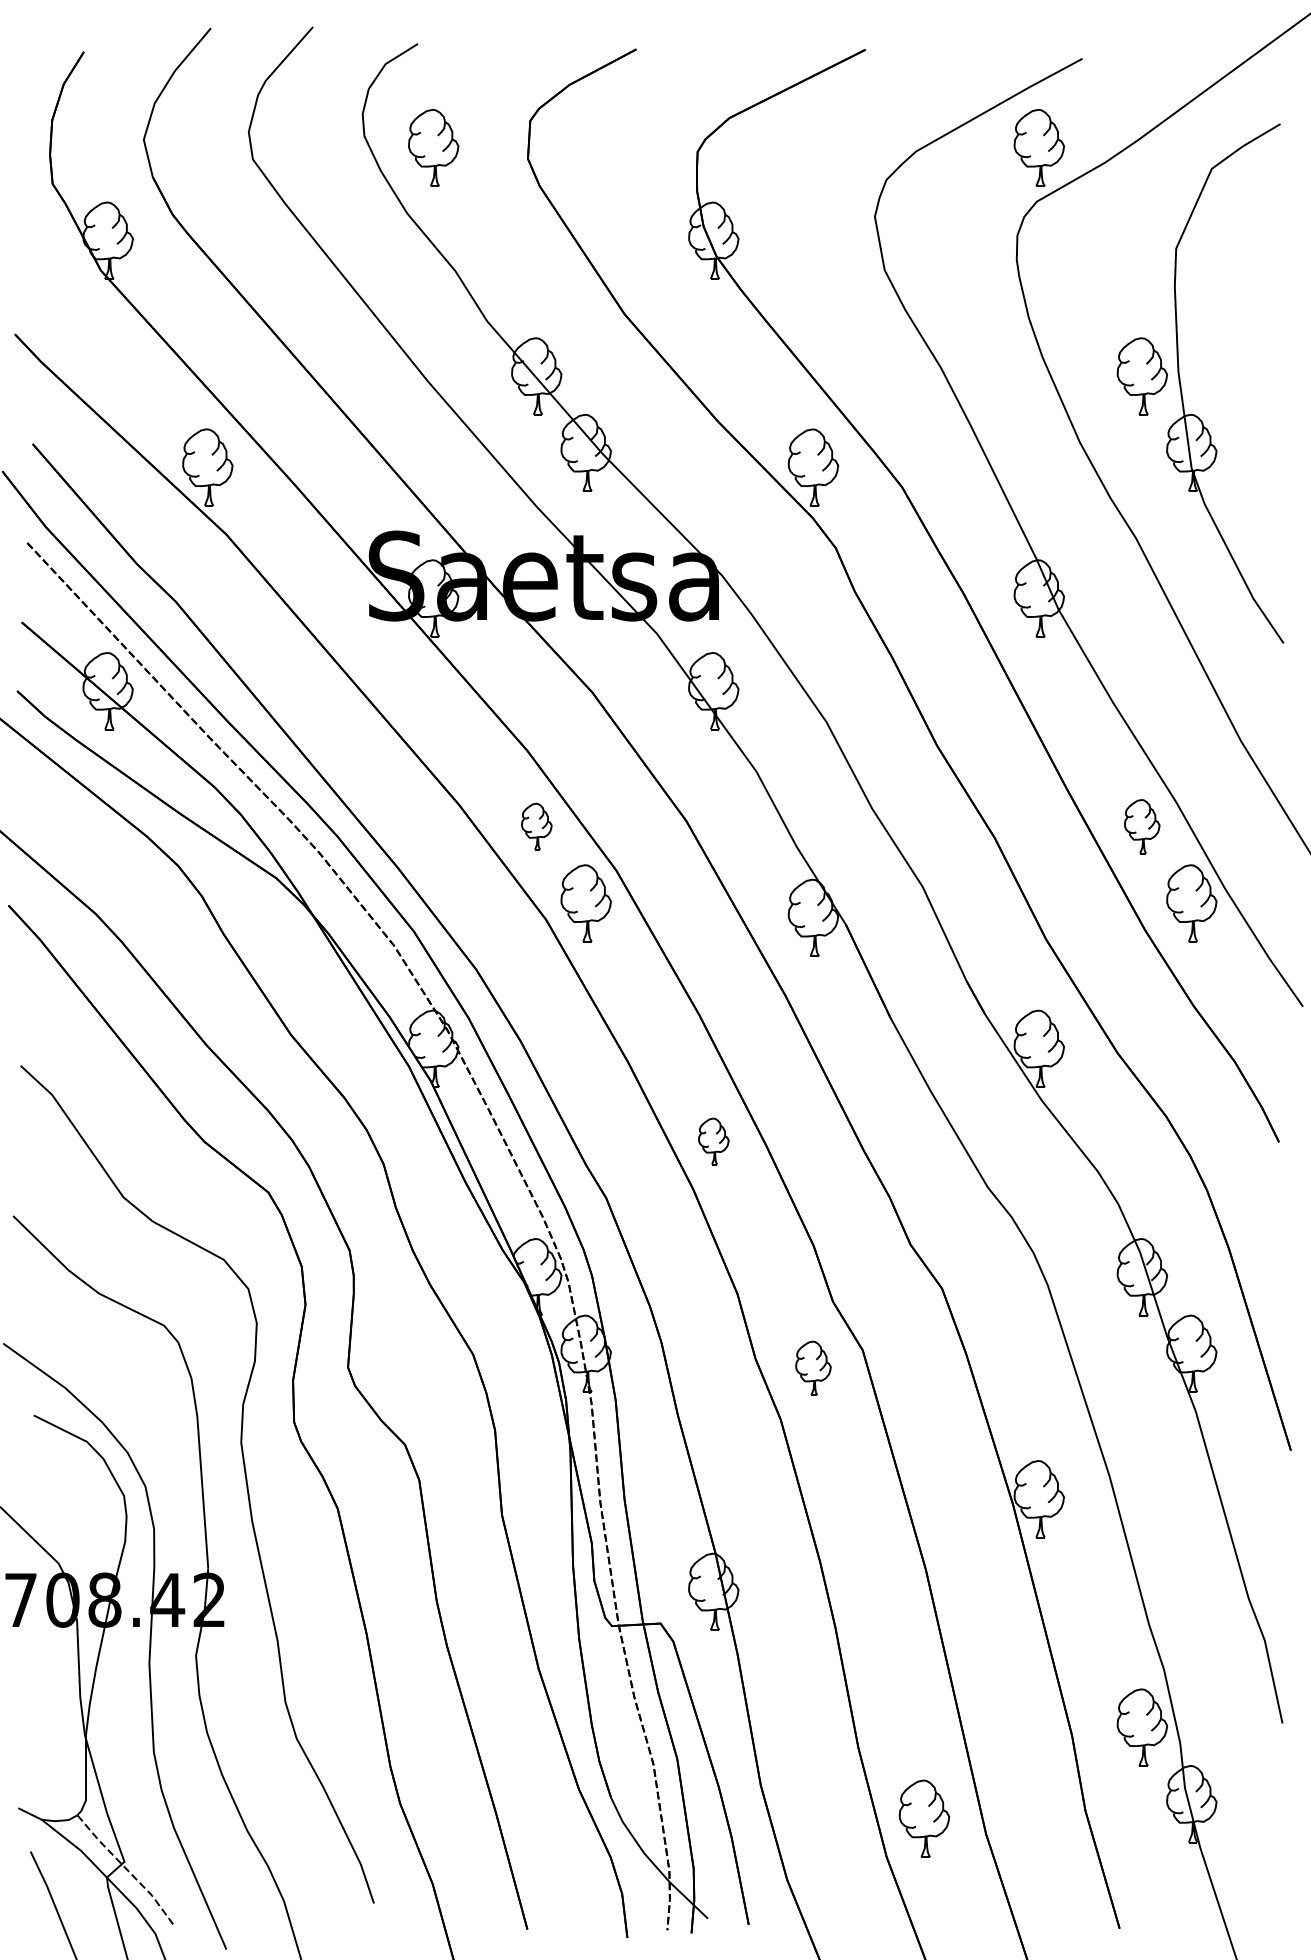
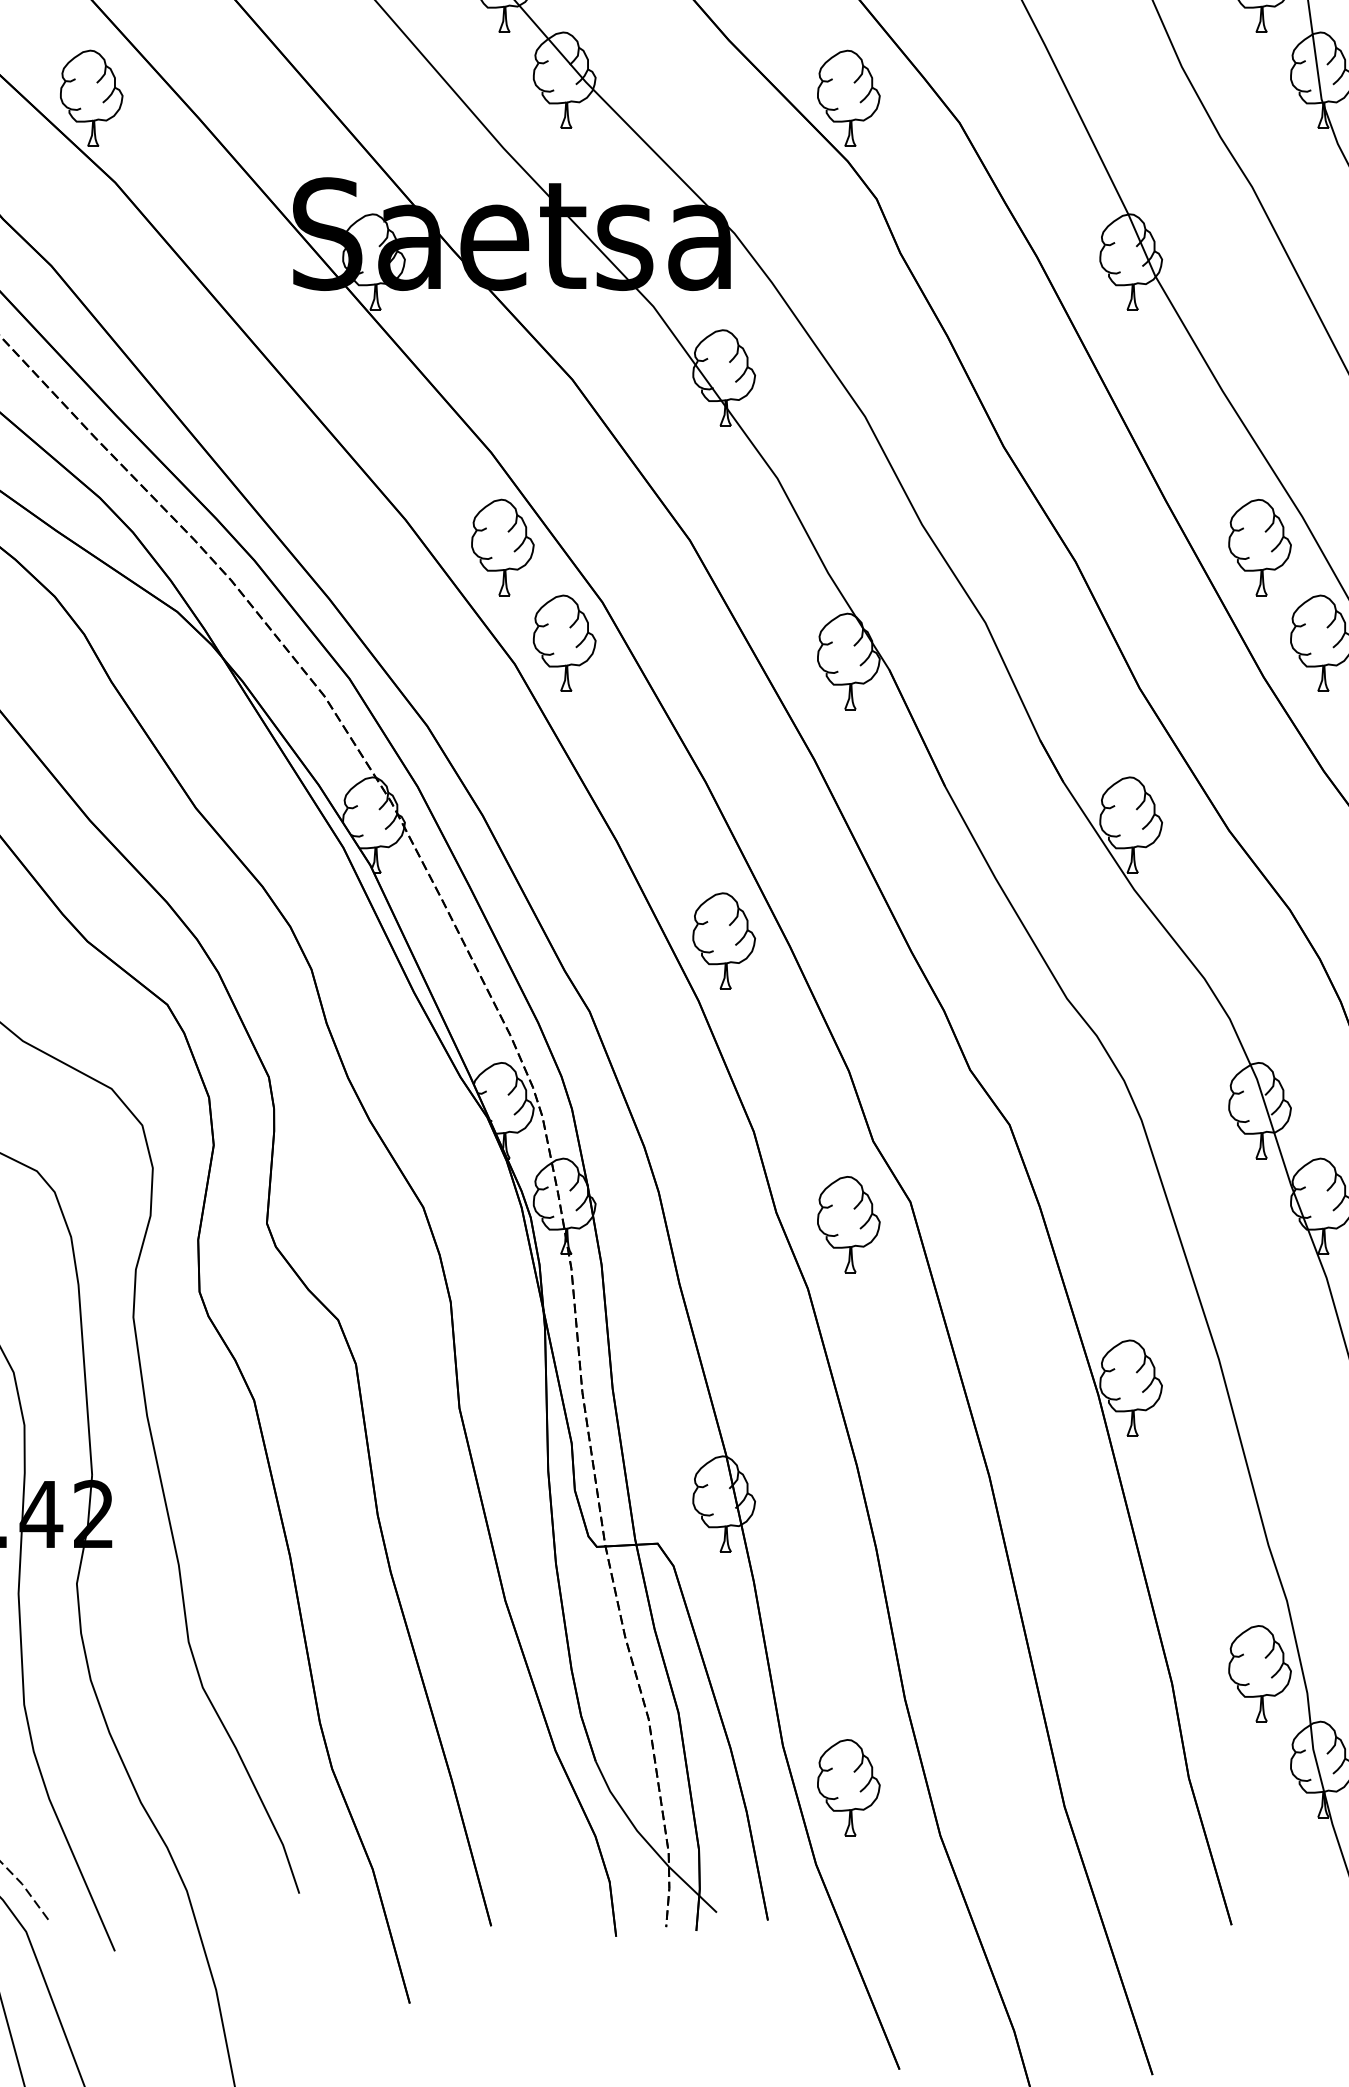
part: (536, 826) -> (502, 547), size x1.67
part: (1141, 826) -> (1258, 547), size x1.43
part: (713, 1141) -> (723, 941), size x1.67
part: (813, 1368) -> (848, 1224), size x1.43
part: (924, 1818) -> (848, 1787), moved

